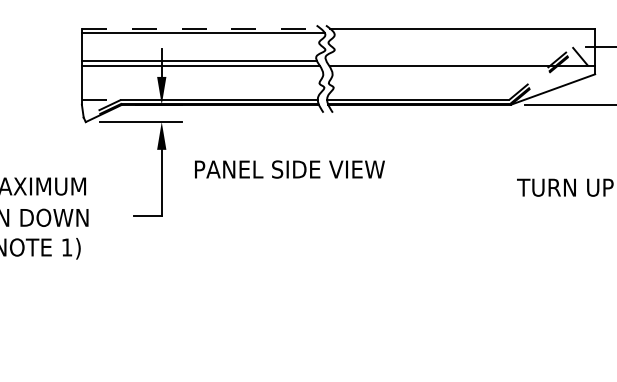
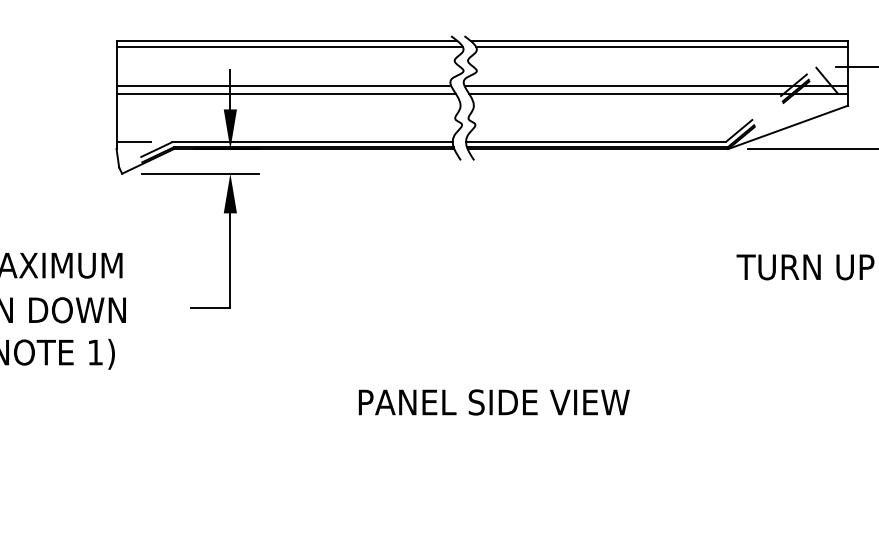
line: (201, 28) -> (287, 40), dashed -> solid
line: (464, 32) -> (661, 46), added
line: (460, 60) -> (656, 86), added
text: (289, 169) -> (493, 402), moved

